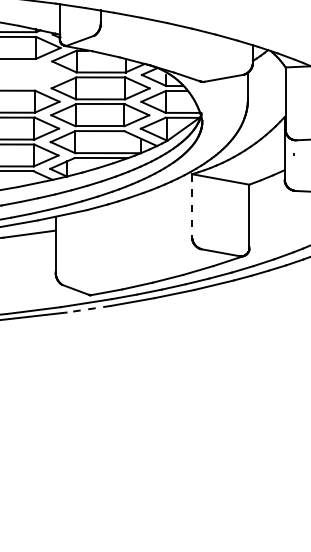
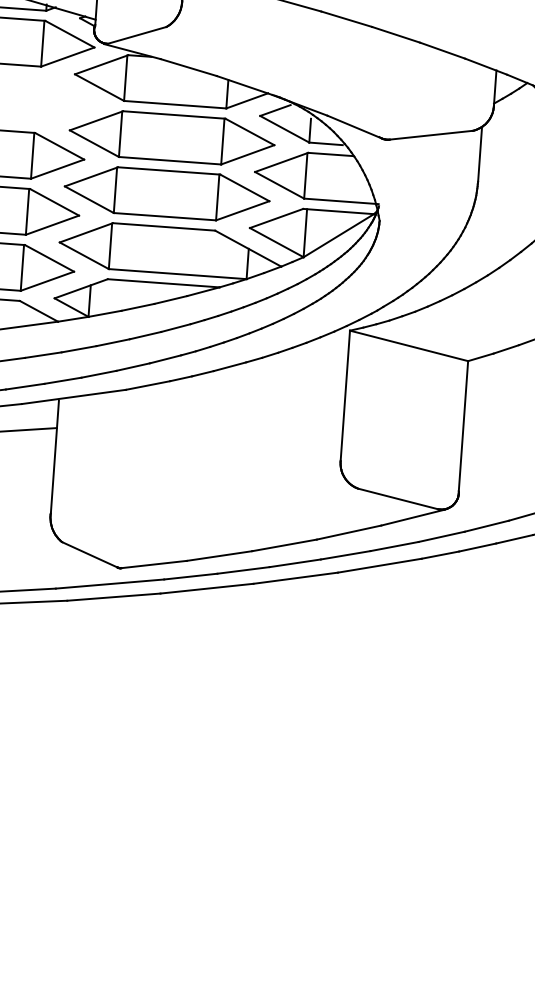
line: (192, 205) -> (346, 396), dashed -> solid
line: (88, 309) -> (113, 597), dashed -> solid

